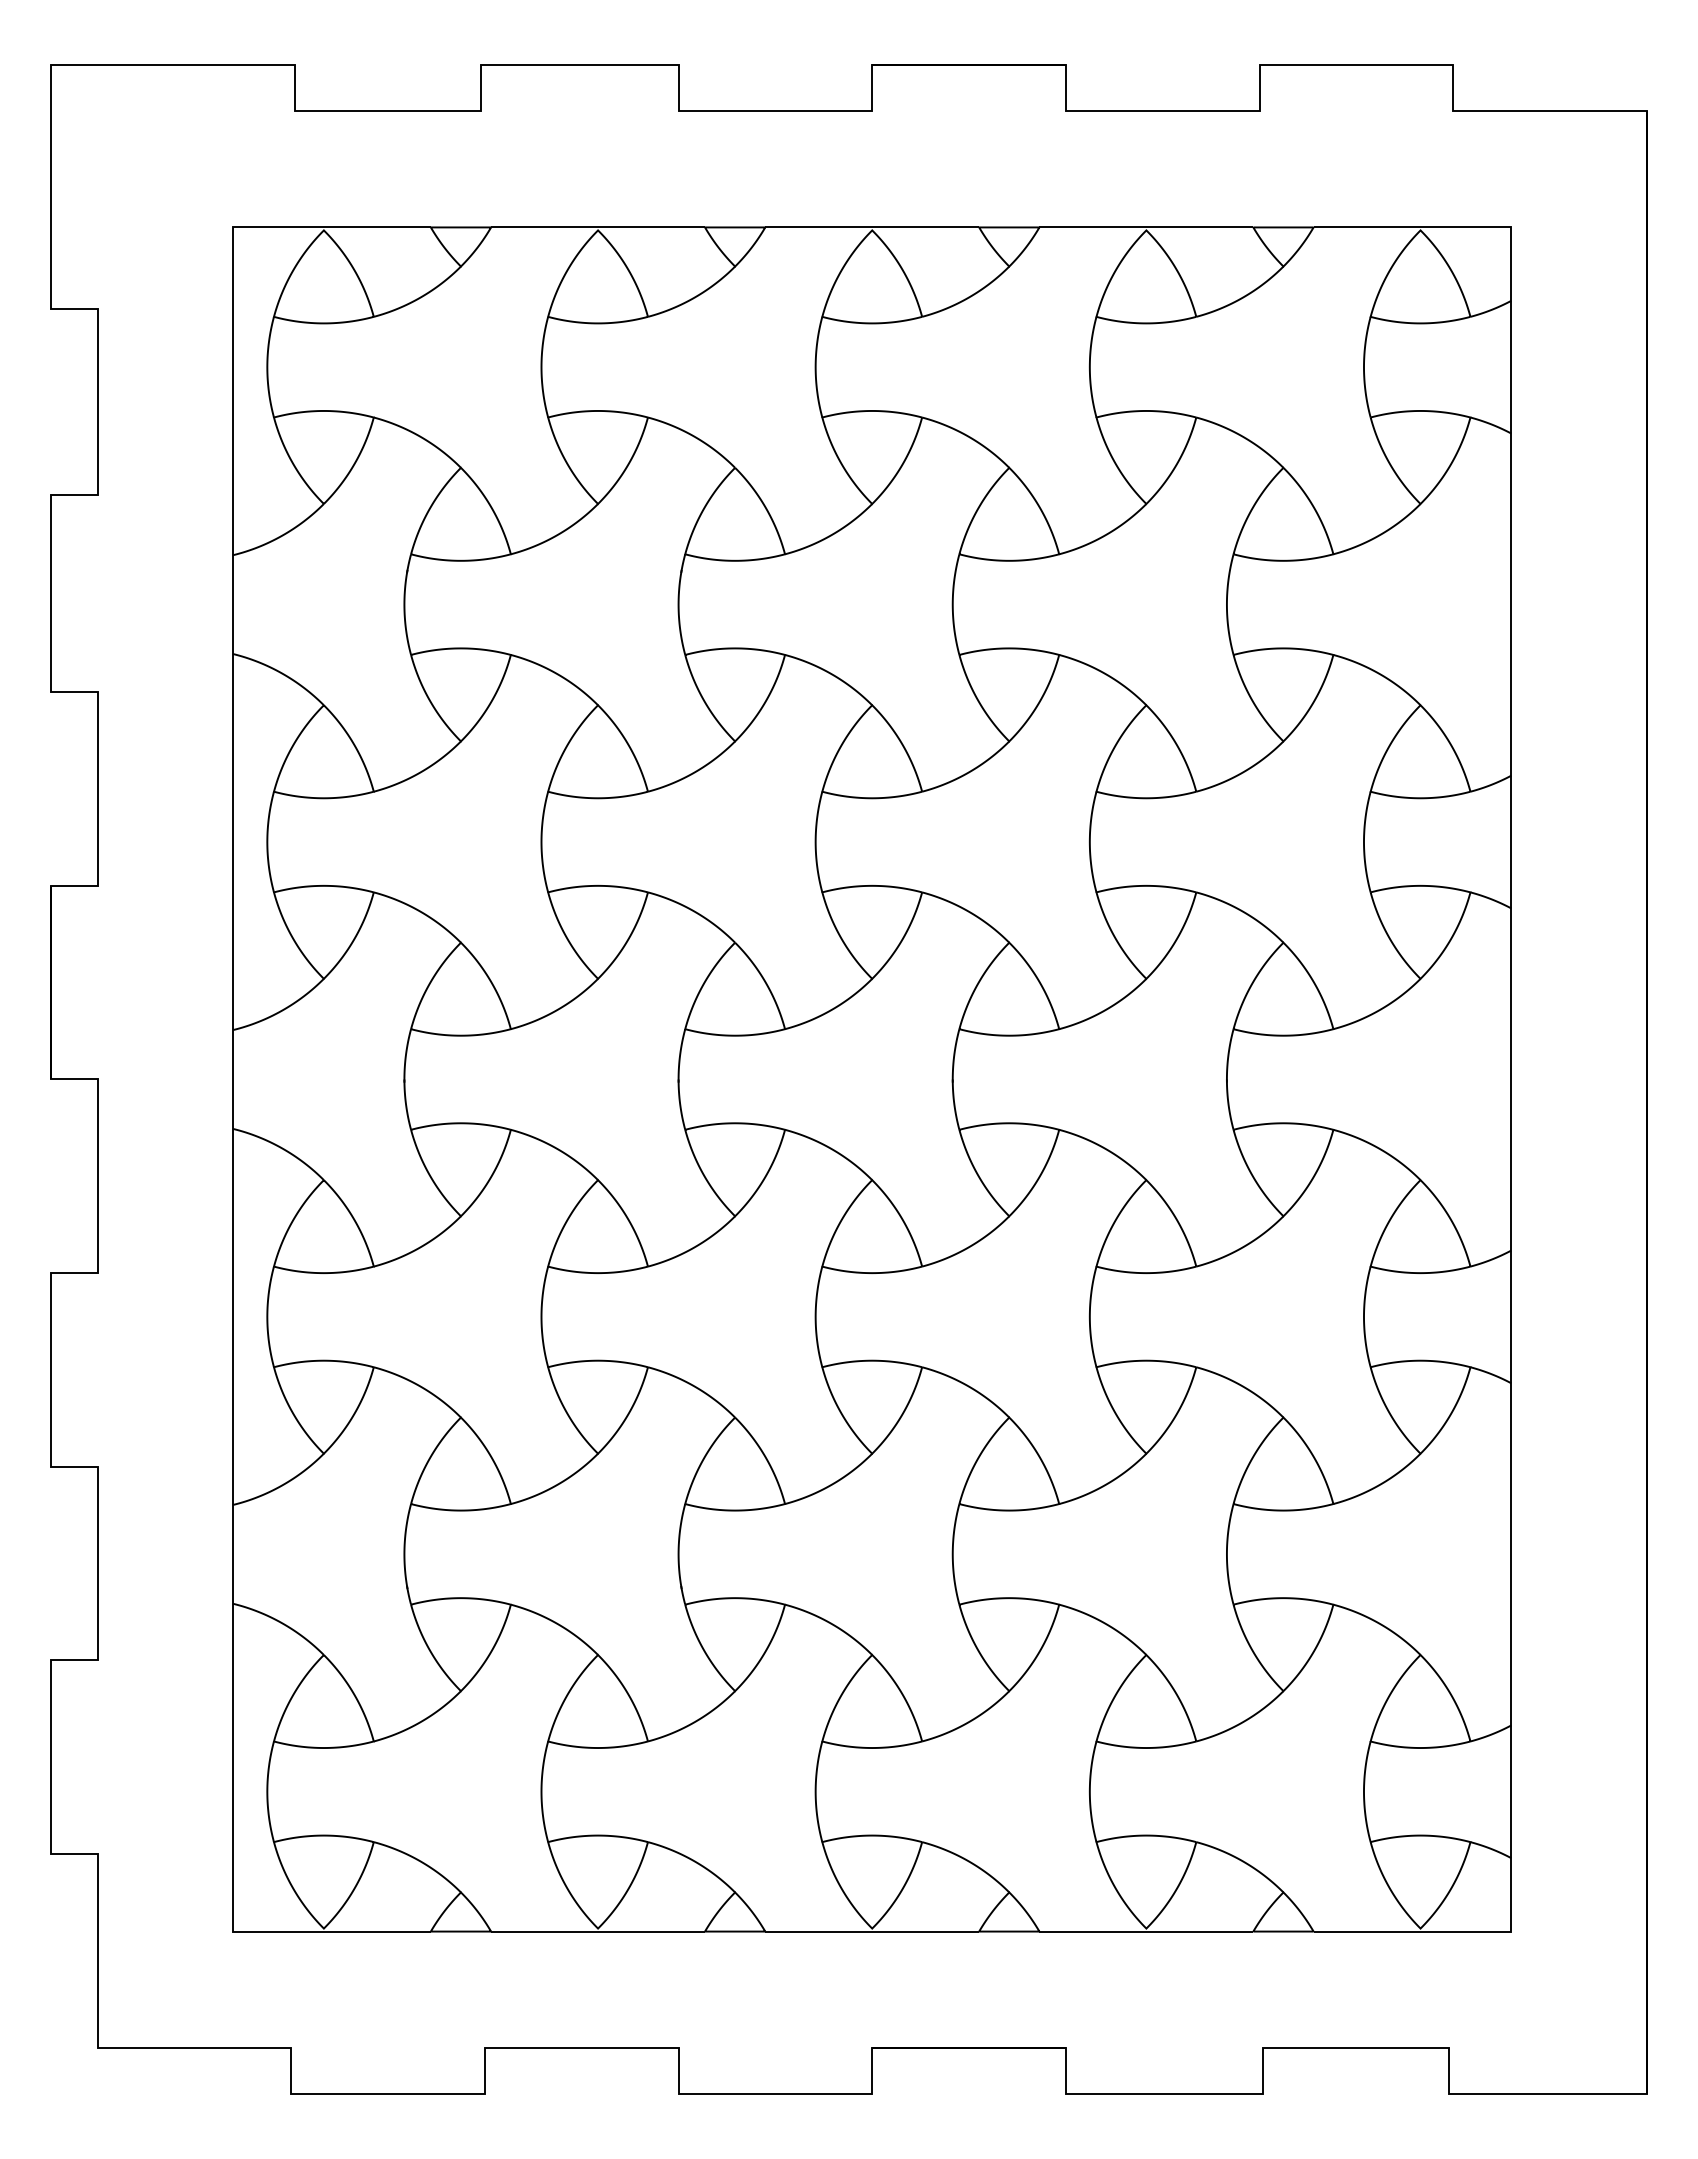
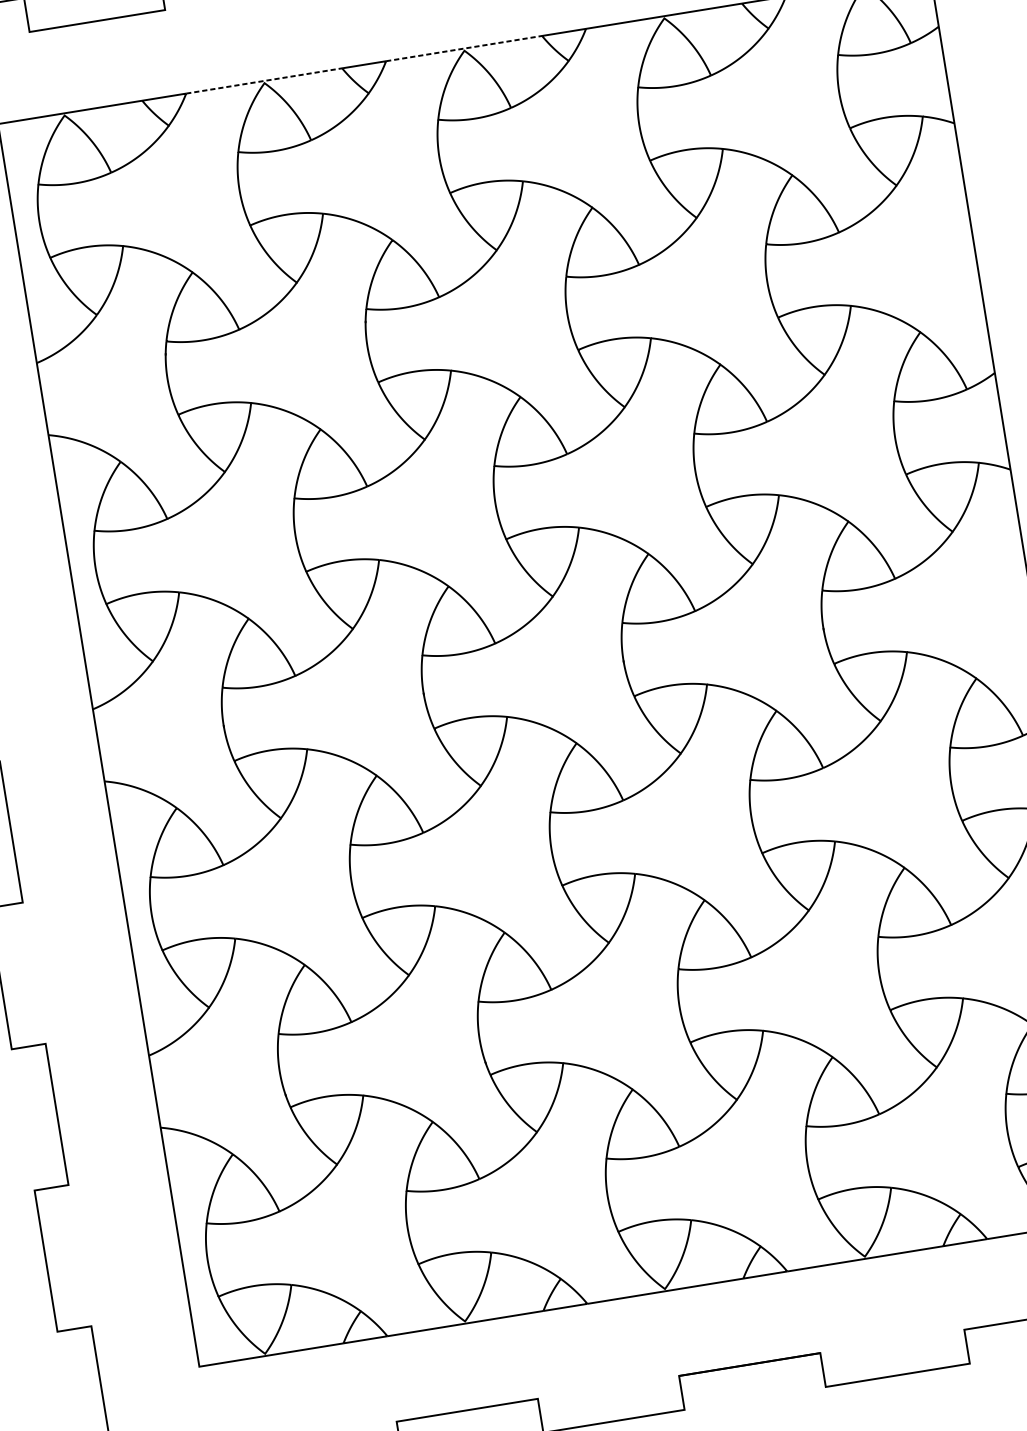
line: (598, 227) -> (264, 80), solid -> dashed
line: (872, 227) -> (464, 48), solid -> dashed

